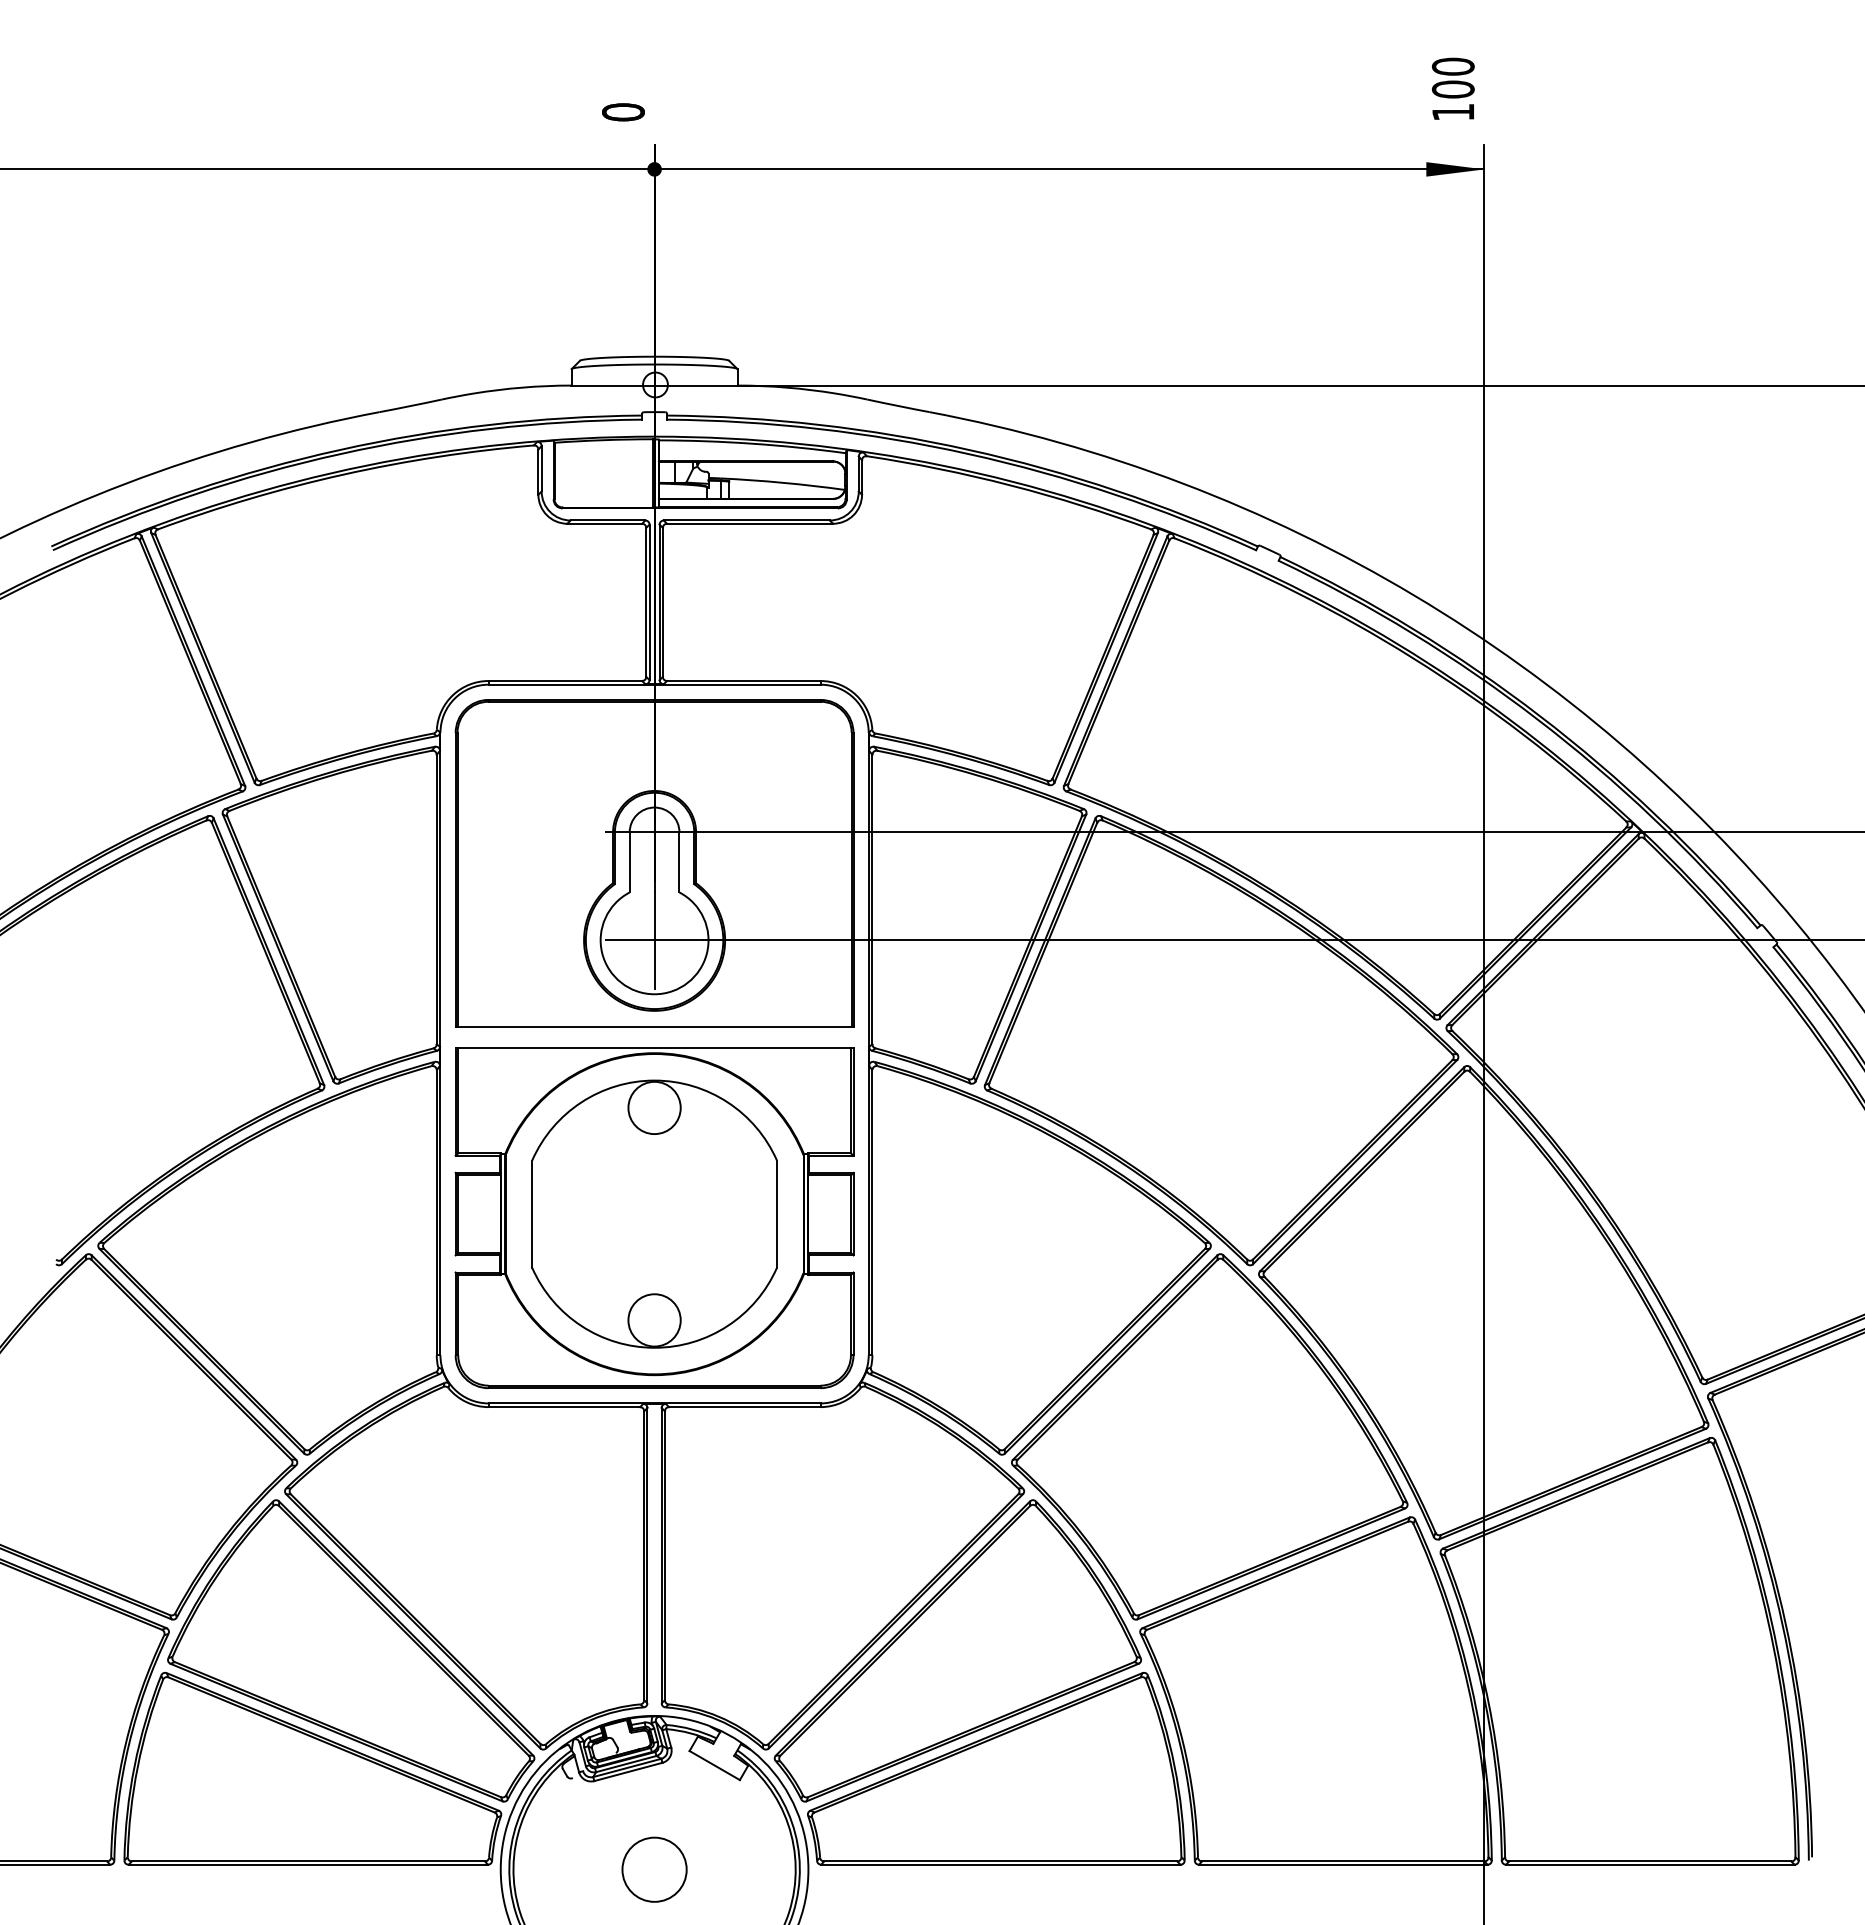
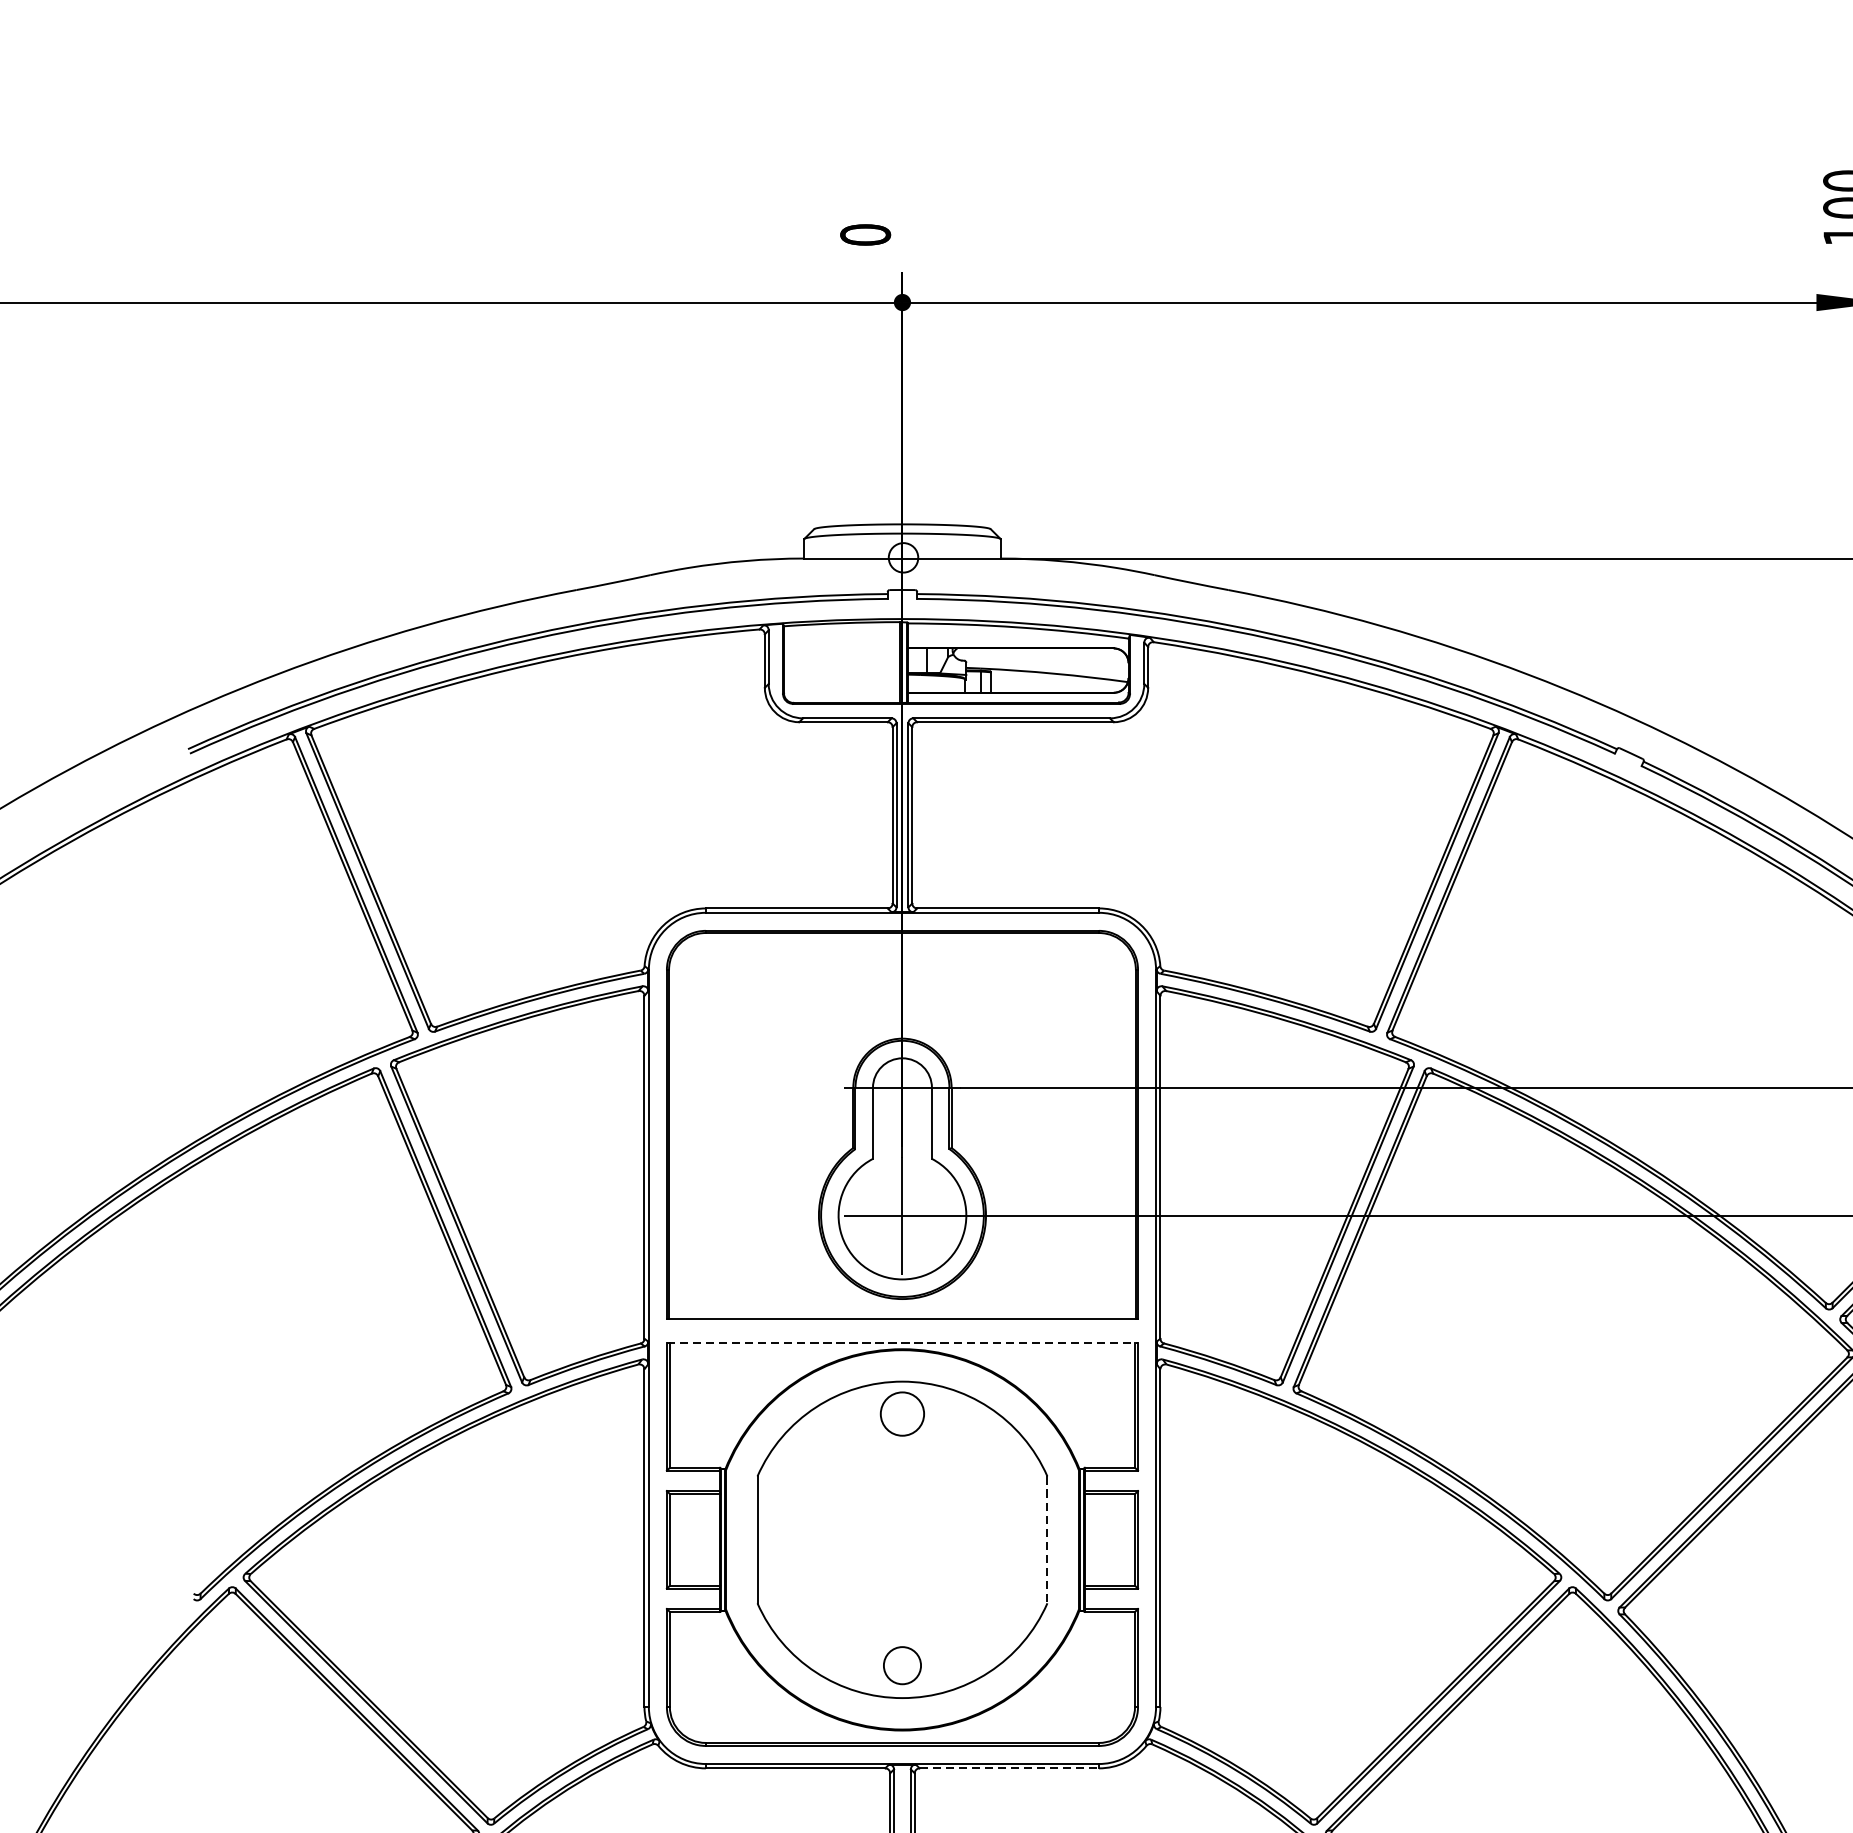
line: (654, 1048) -> (902, 1343), solid -> dashed
circle: (654, 1107) -> (902, 1413), size x0.7
line: (776, 1214) -> (1046, 1540), solid -> dashed
circle: (654, 1320) -> (902, 1665), size x0.6
line: (744, 1407) -> (1008, 1768), solid -> dashed

